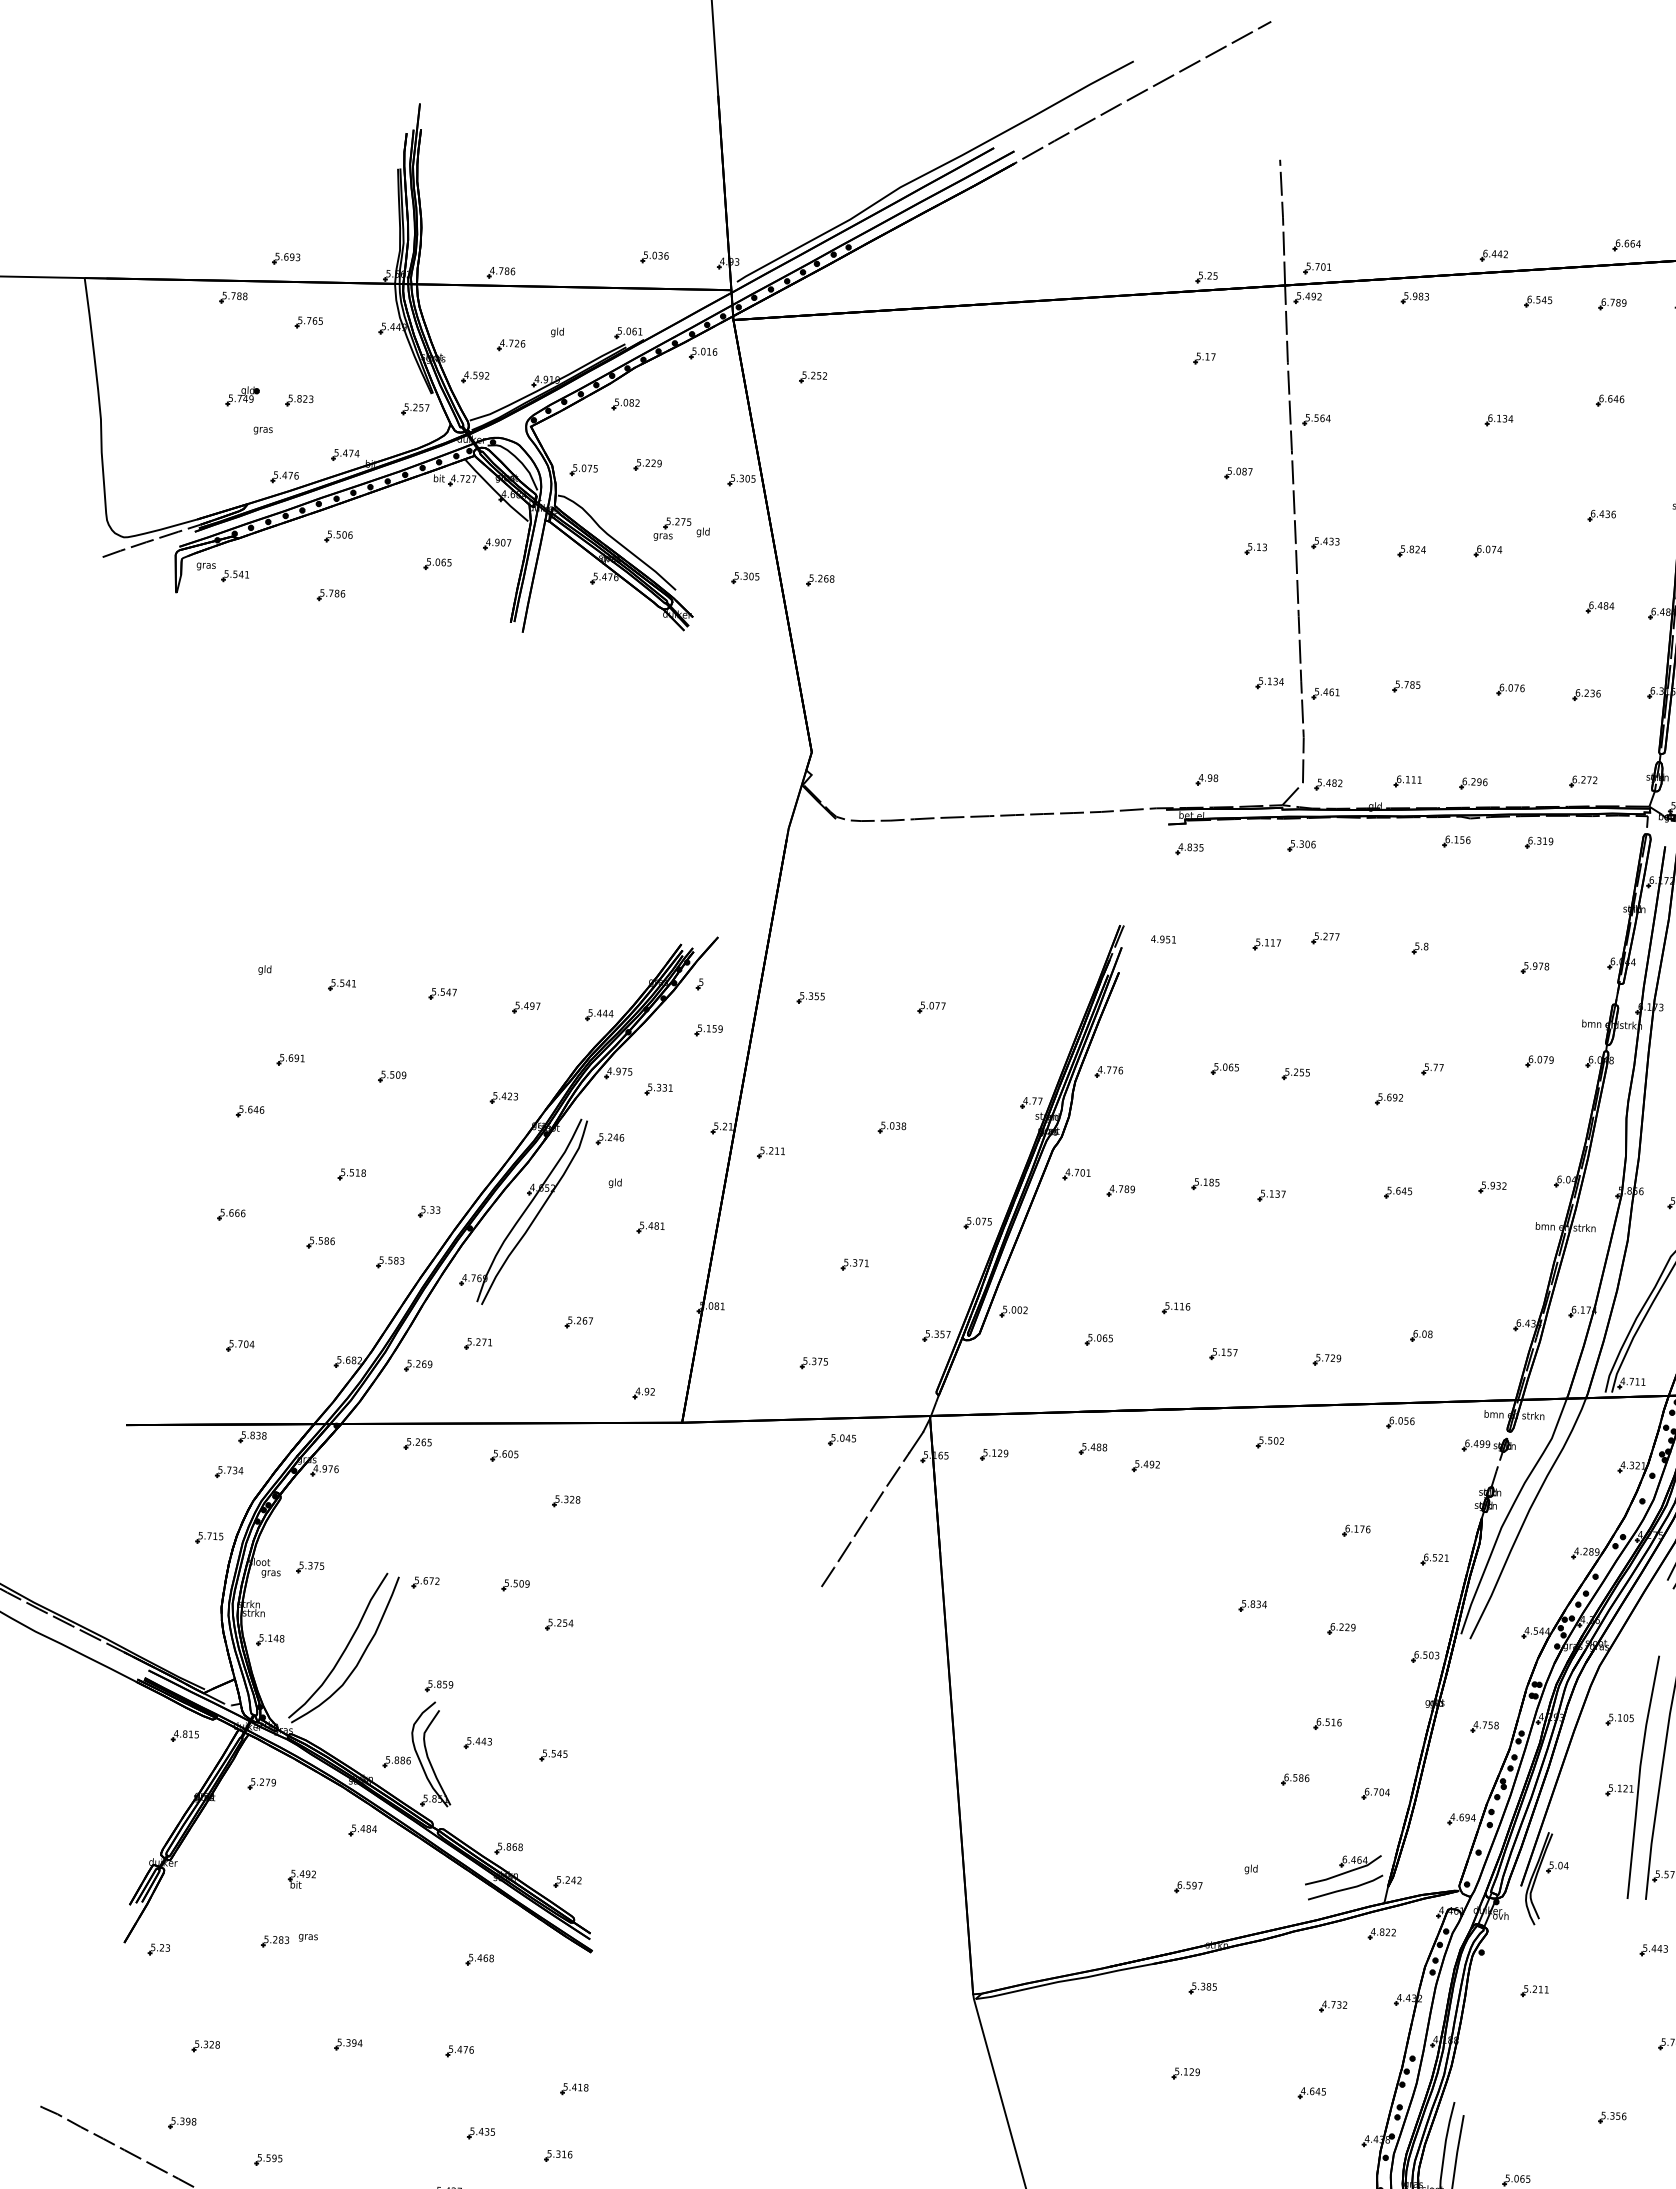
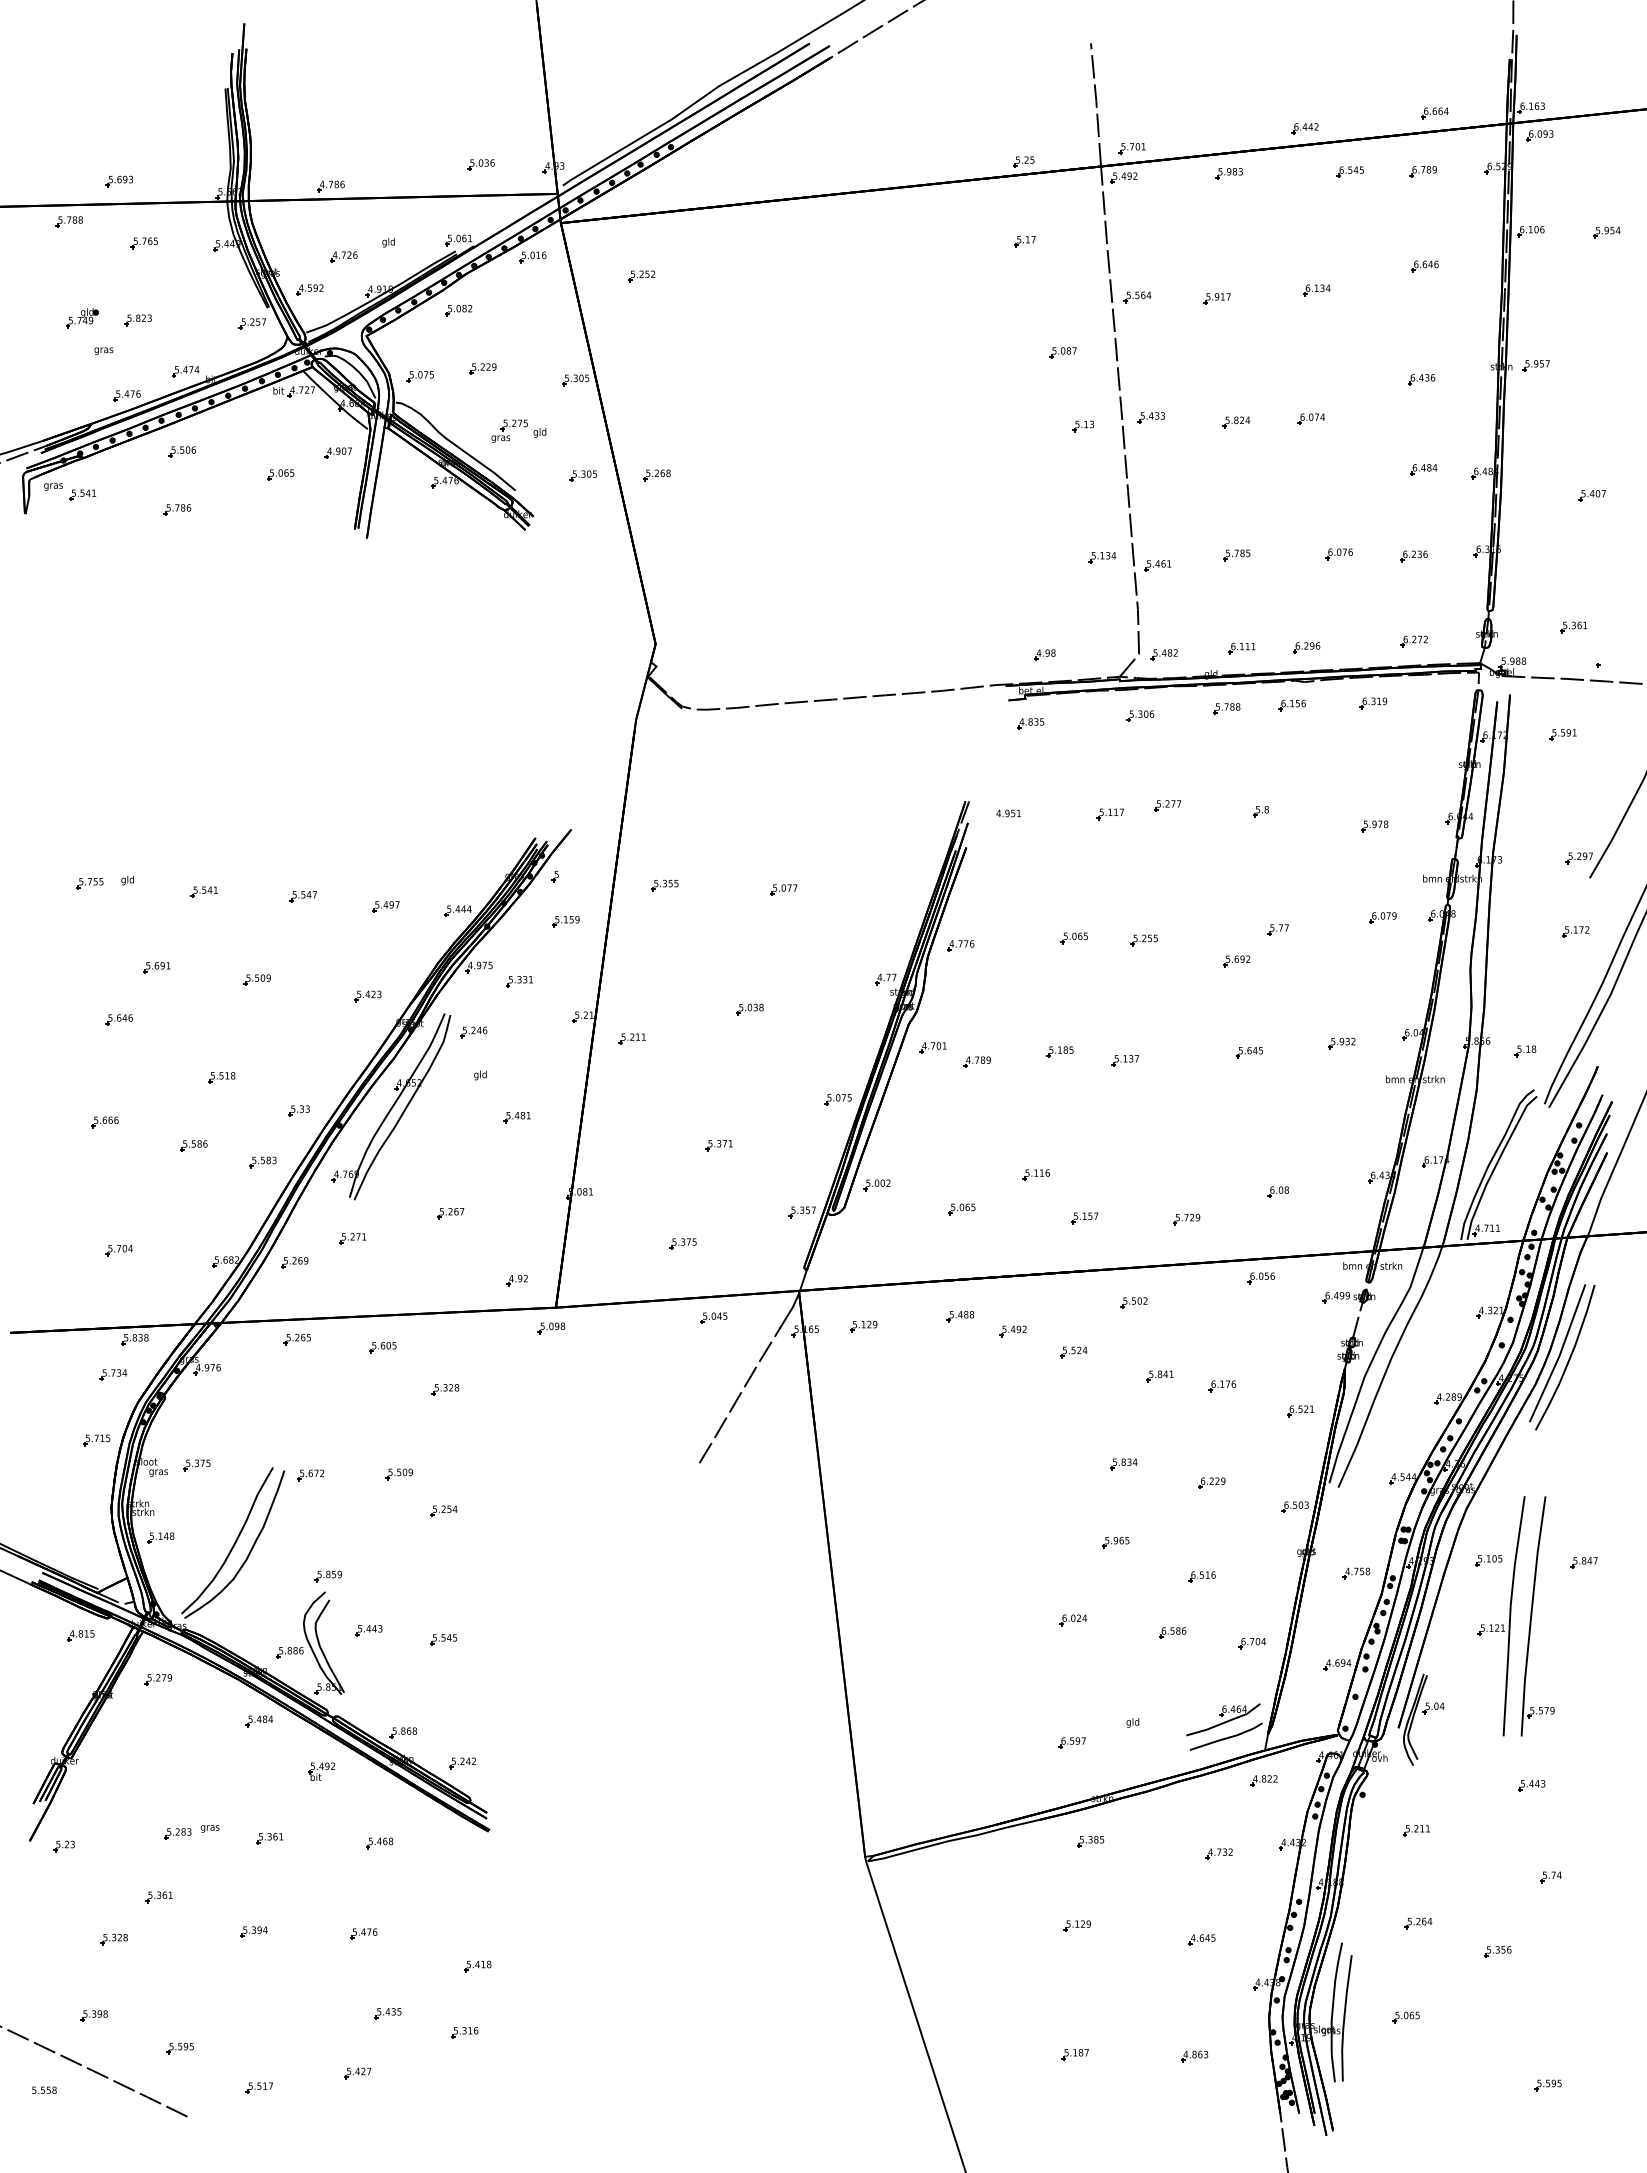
part: (1396, 424) -> (1216, 298), added
part: (1389, 841) -> (1226, 708), added
part: (225, 971) -> (89, 883), added
part: (676, 1443) -> (551, 1328), added
part: (1206, 1490) -> (1073, 1352), added
part: (1292, 1518) -> (1159, 1376), added
part: (1241, 1685) -> (1115, 1542), added
part: (1195, 1762) -> (1073, 1620), added
part: (301, 1879) -> (321, 1771), moved
part: (368, 1950) -> (269, 1838), added
part: (252, 2005) -> (158, 1897), added
part: (1533, 2085) -> (1418, 1923), added

